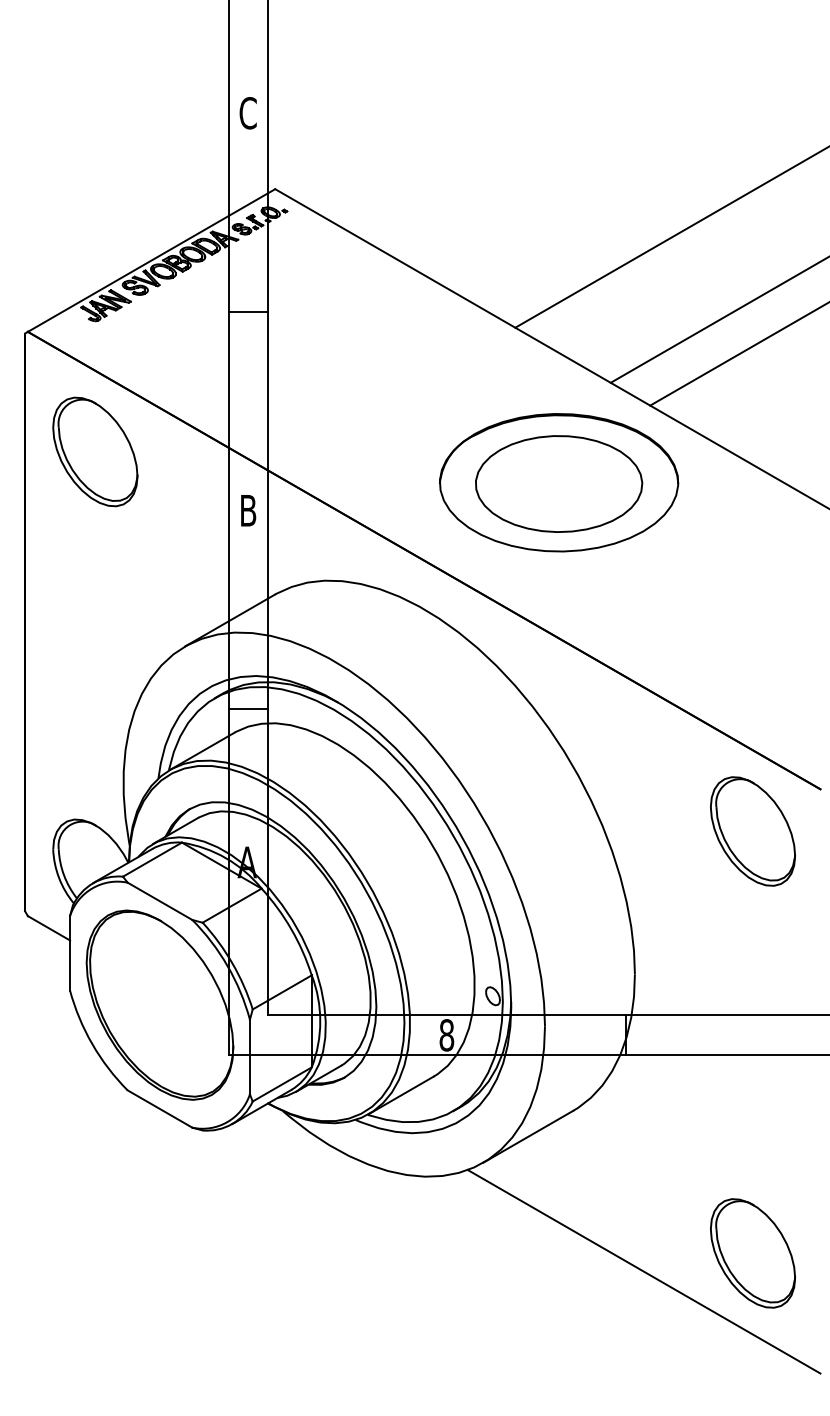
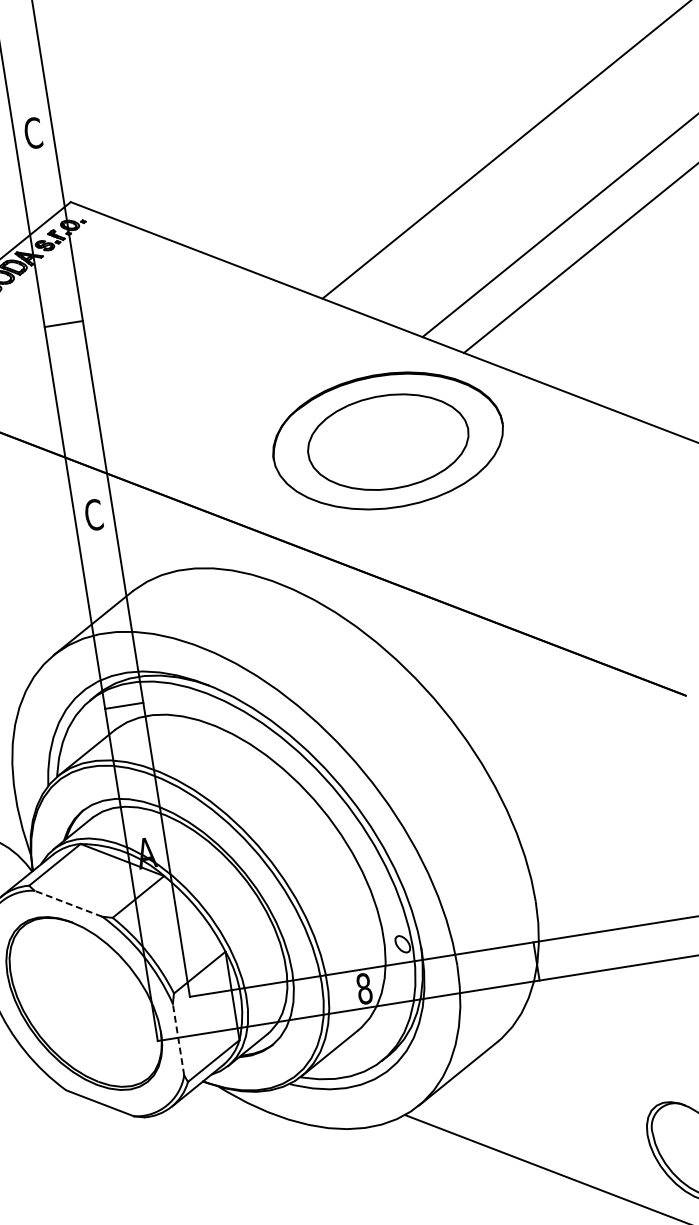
text: (247, 510) -> (93, 515), B -> C
part: (752, 831) -> (627, 746), removed
line: (159, 901) -> (68, 904), solid -> dashed
line: (249, 1056) -> (178, 1039), solid -> dashed

